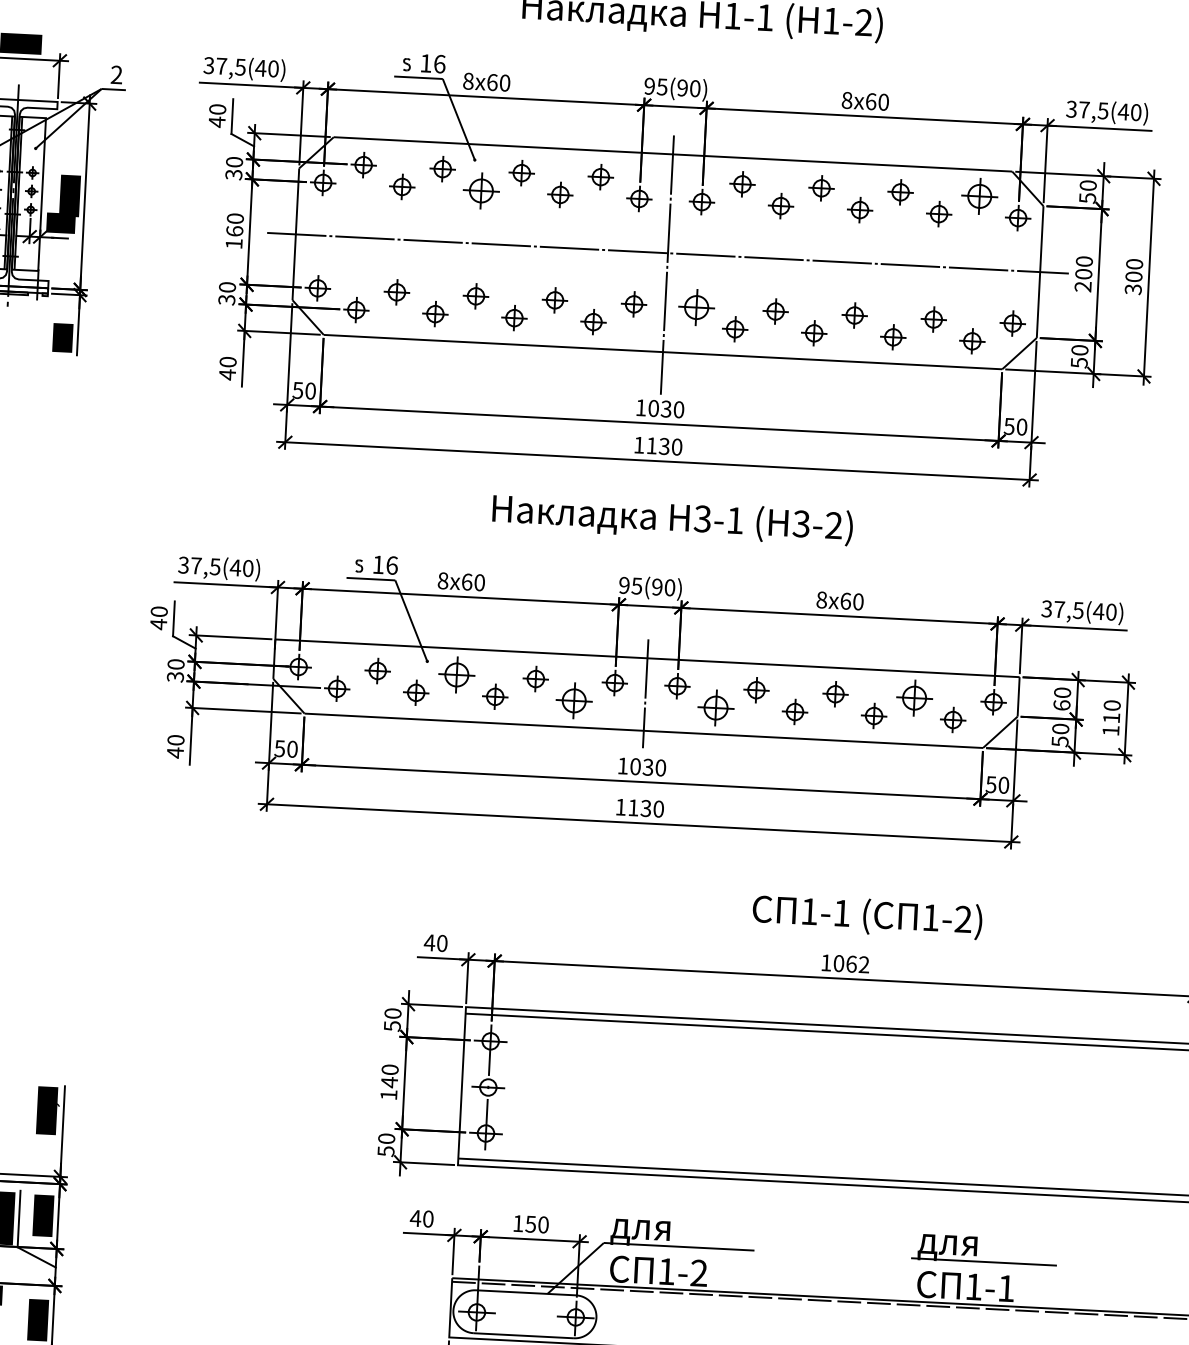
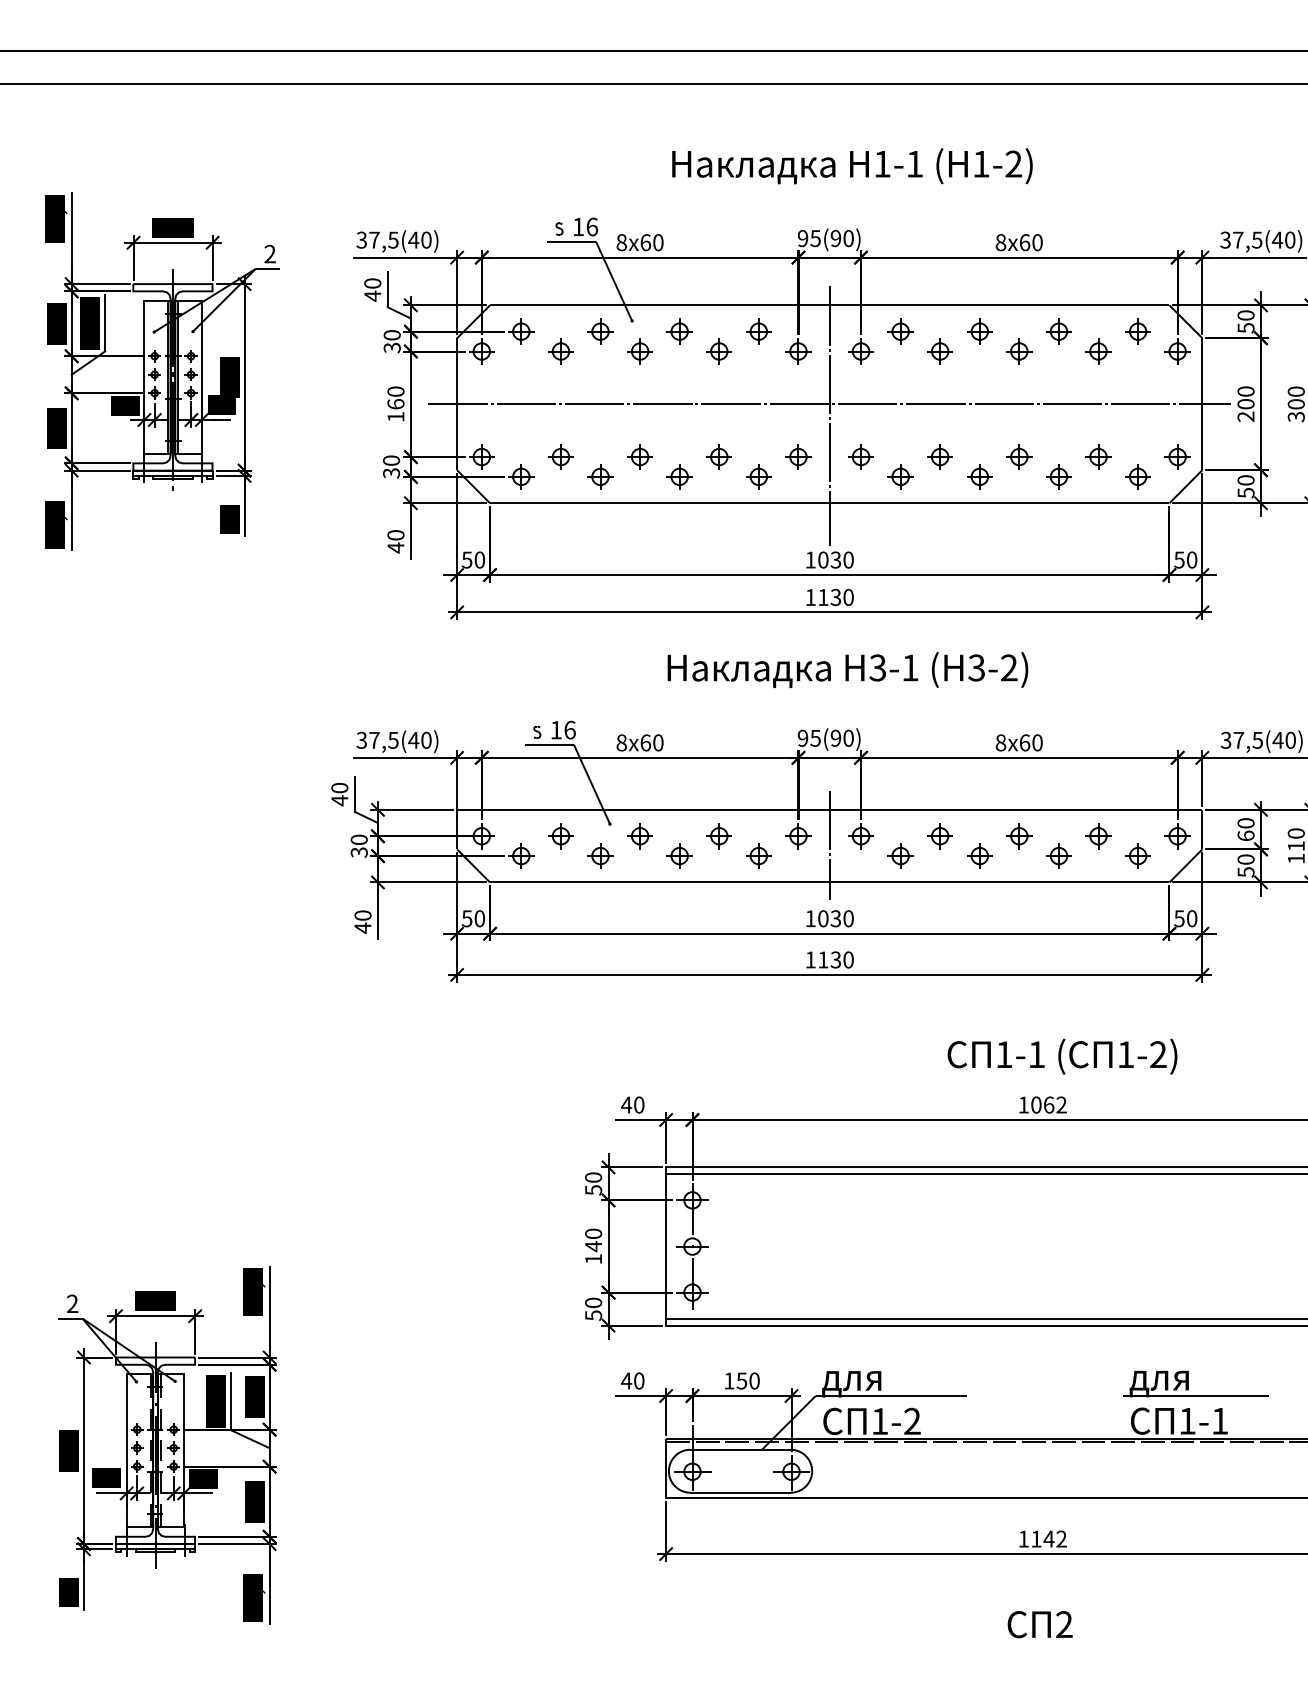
part: (480, 190) -> (639, 351), size x0.71
part: (979, 196) -> (1137, 331), size x0.71
part: (696, 306) -> (860, 456), size x0.71
part: (456, 675) -> (639, 836), size x0.71
part: (914, 698) -> (1098, 836), size x0.71
part: (574, 700) -> (758, 855), size x0.71
part: (715, 707) -> (900, 855), size x0.71

